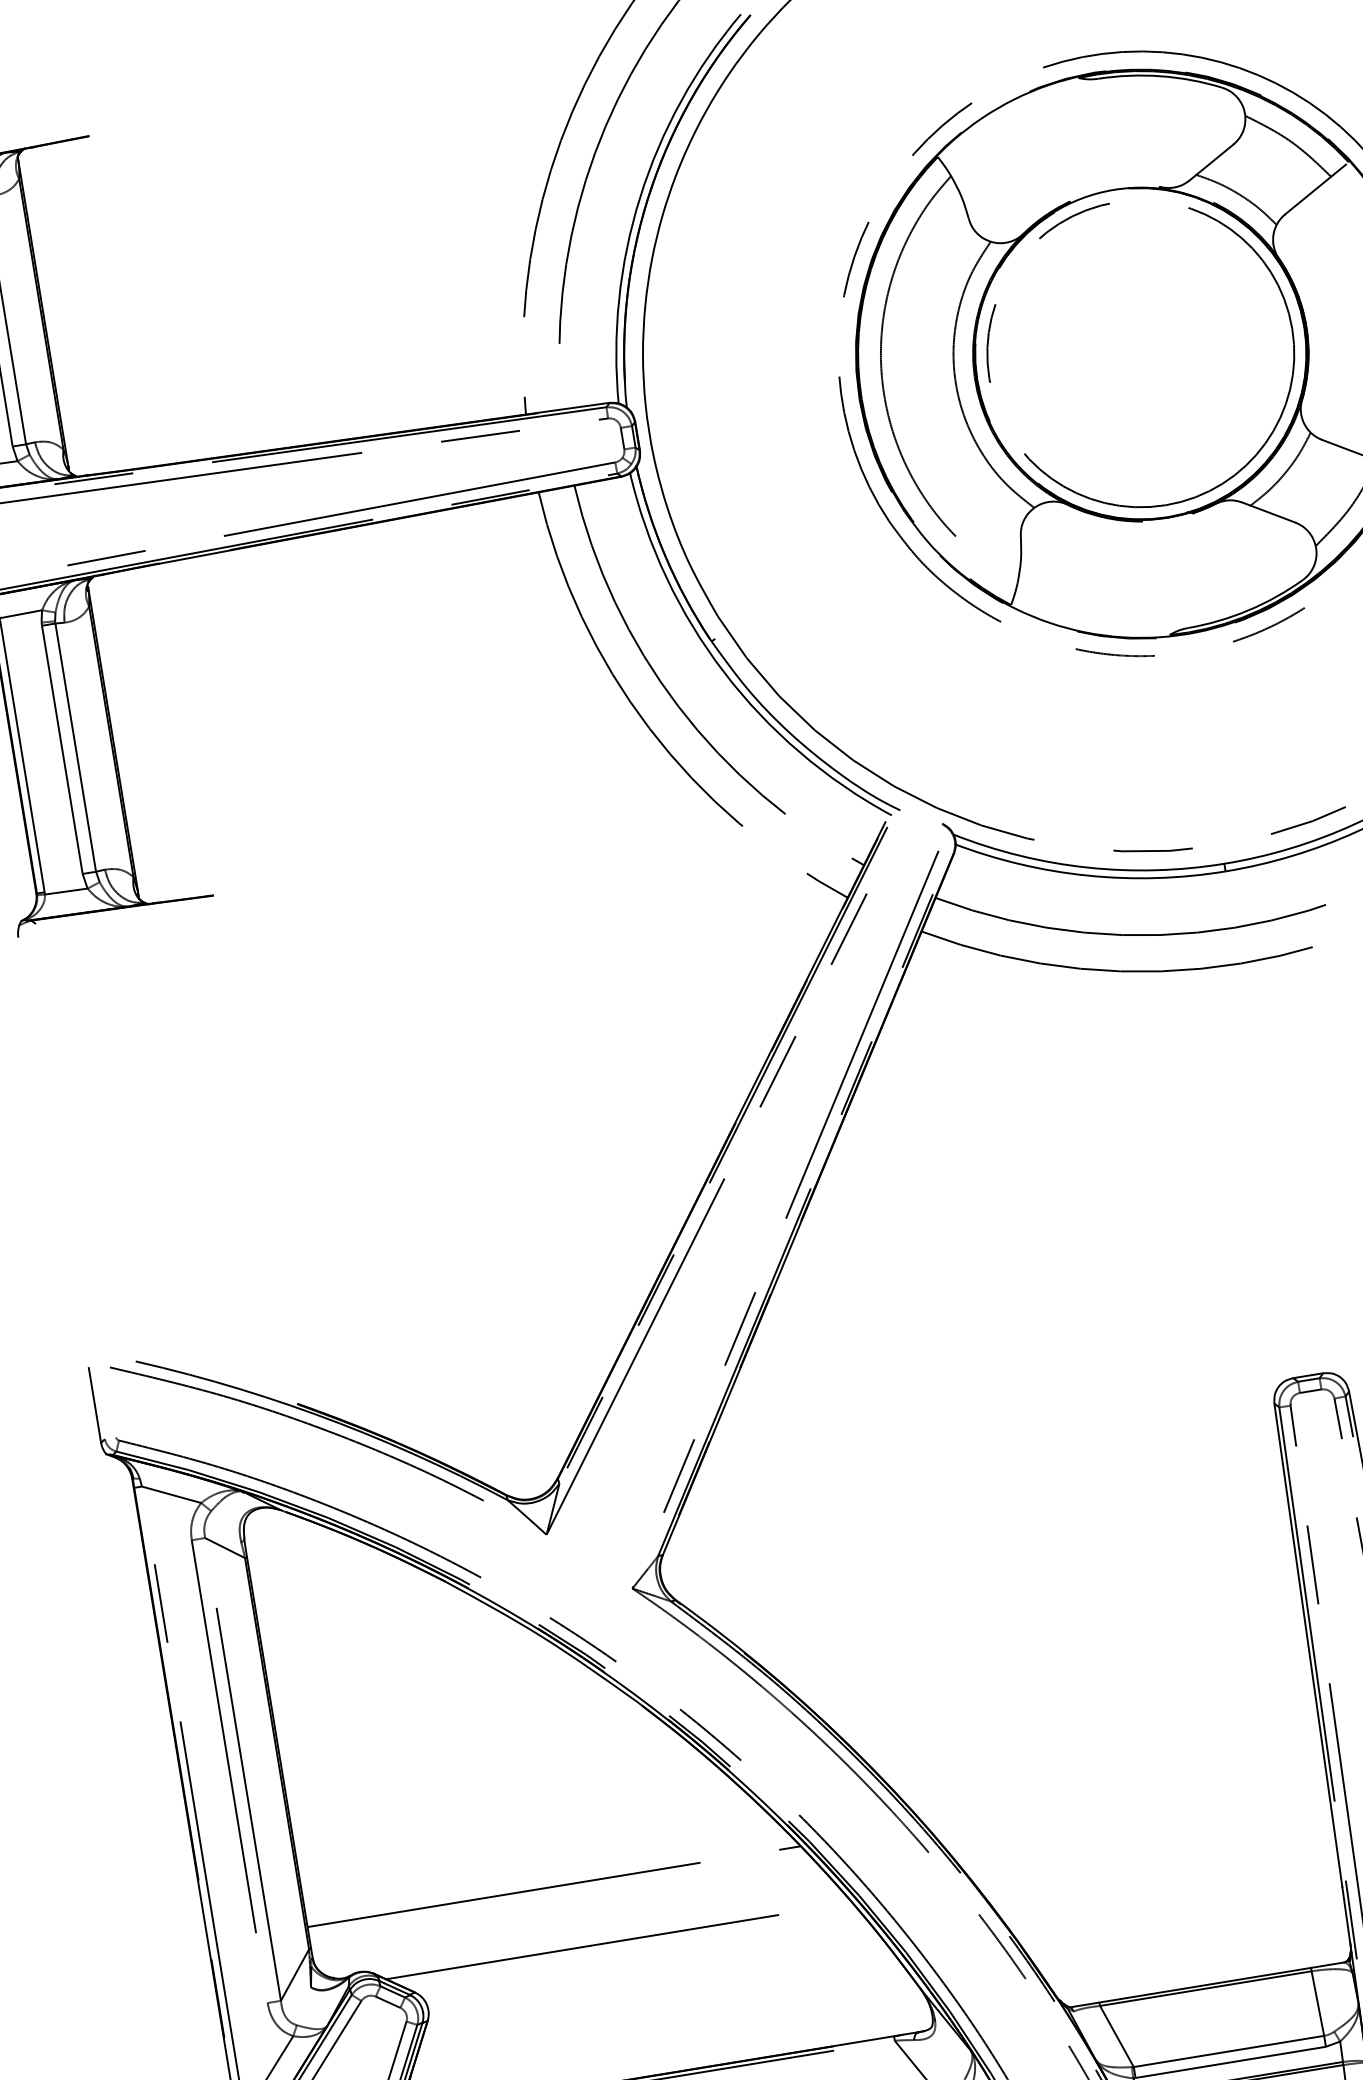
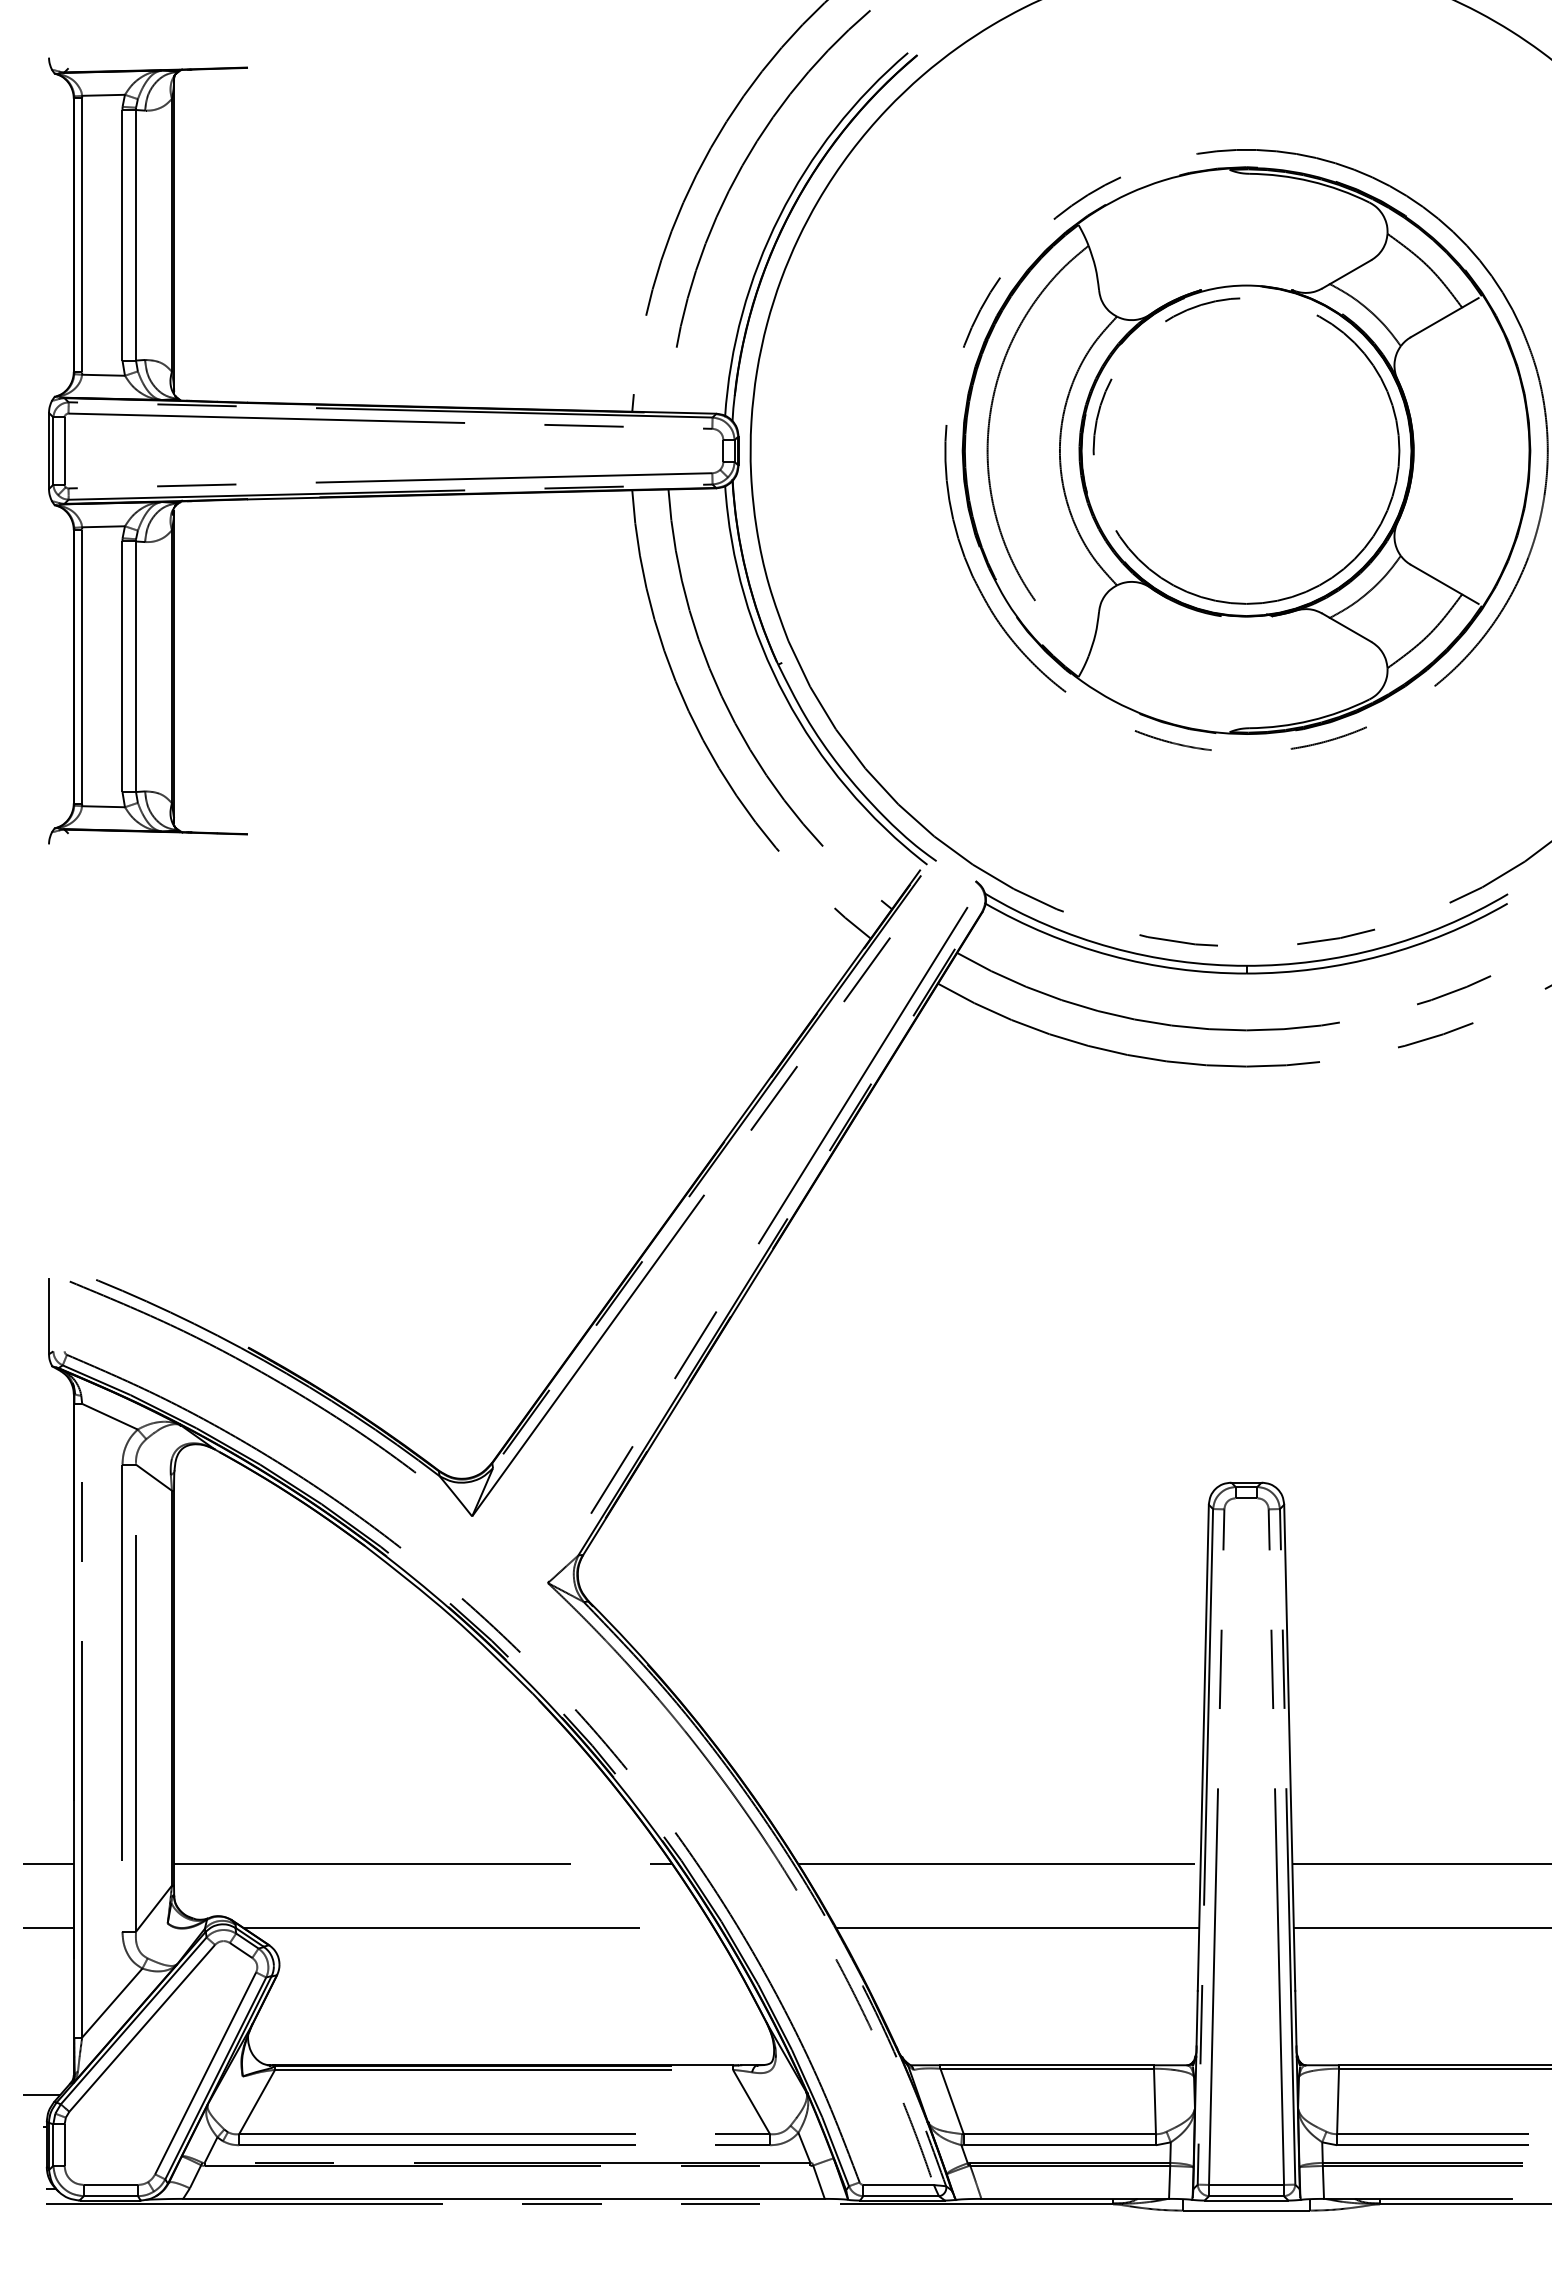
line: (1125, 1793) -> (999, 1863), added
line: (1153, 1853) -> (1017, 1927), added
line: (183, 1947) -> (48, 1863), added
line: (193, 2010) -> (48, 1927), added

